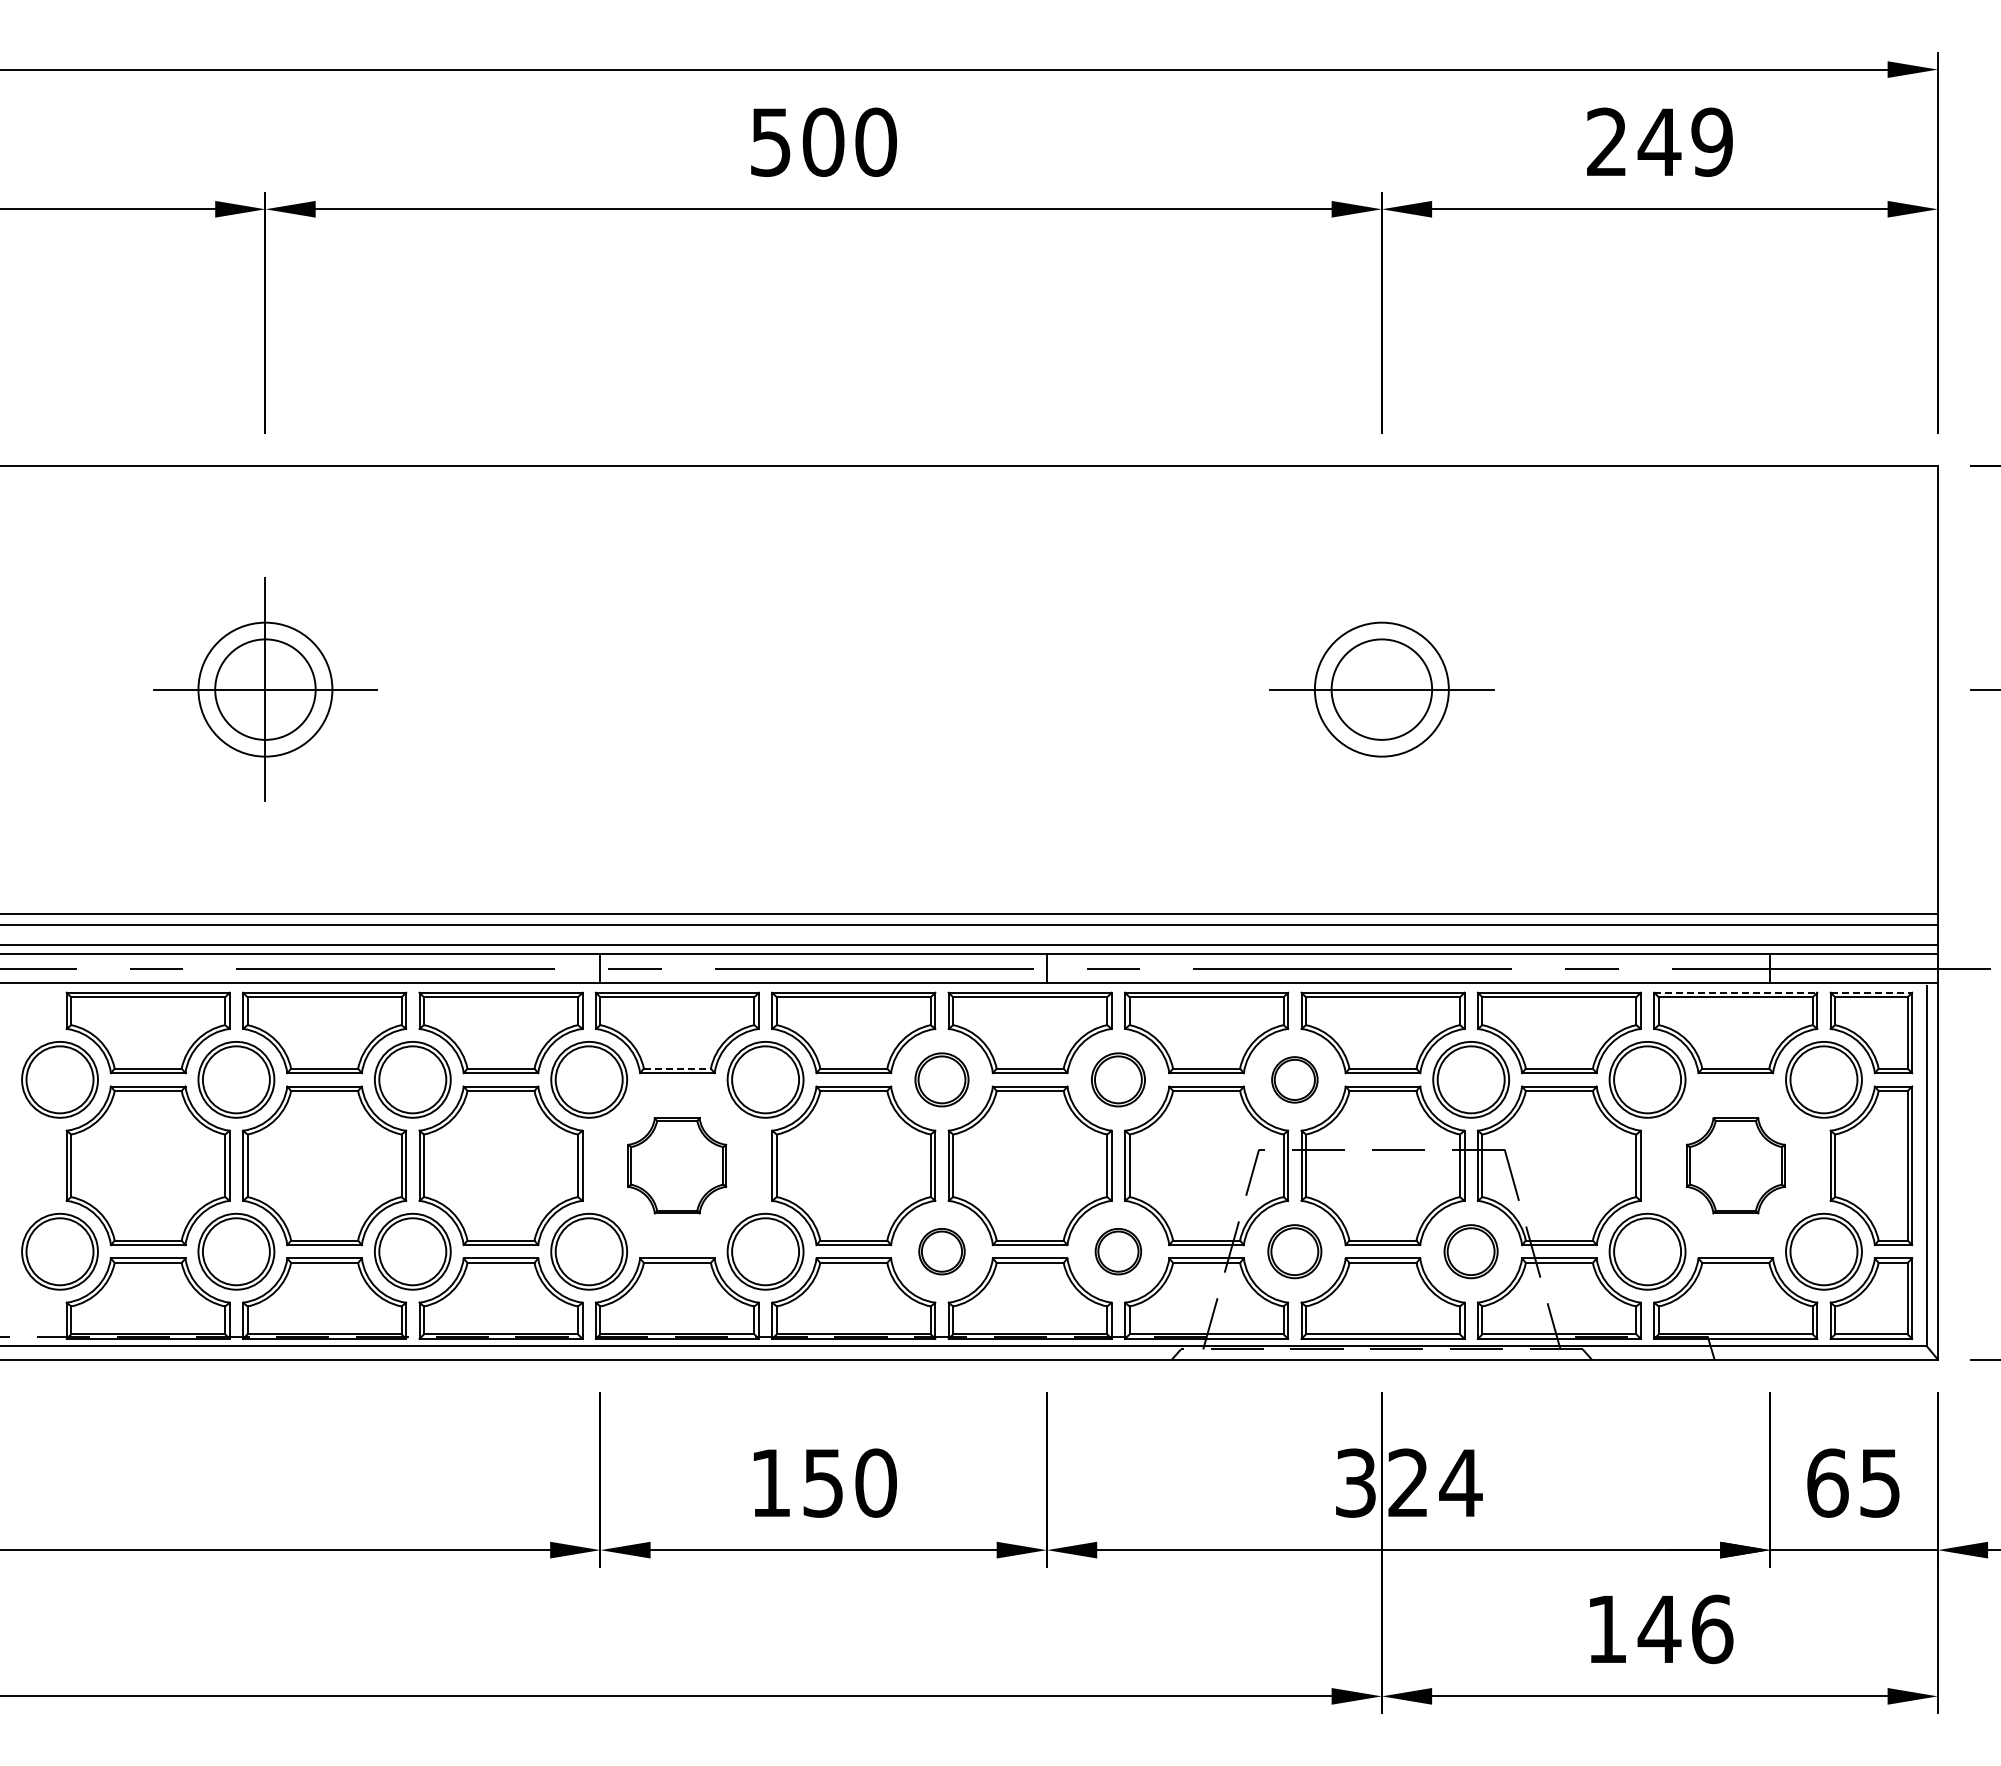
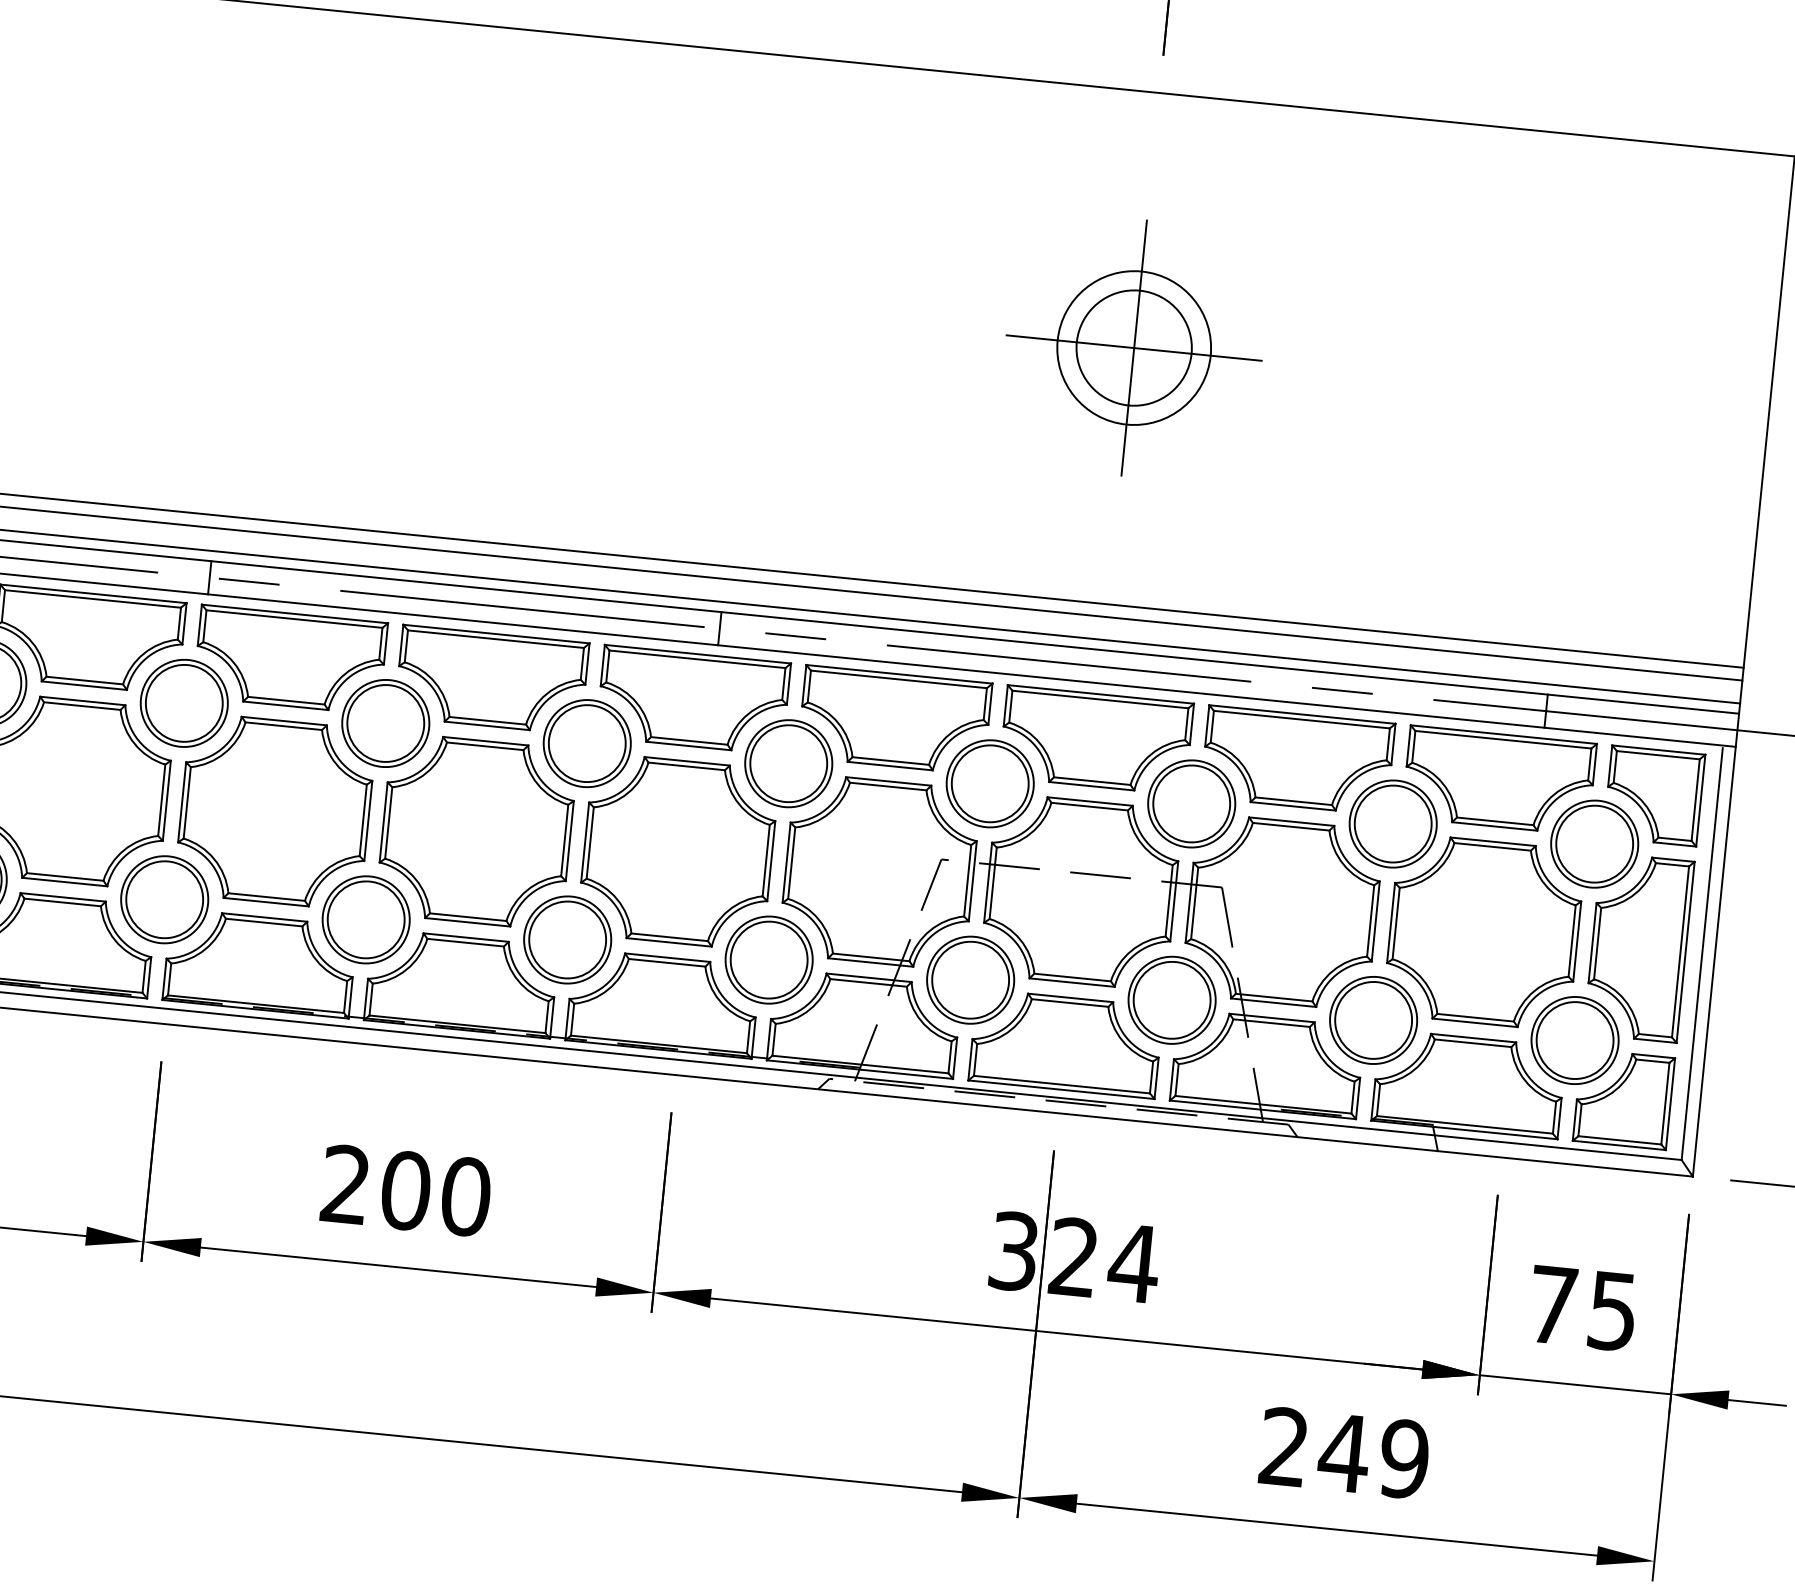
line: (1381, 689) -> (1133, 347), added
line: (1736, 992) -> (1504, 734), dashed -> solid
line: (1871, 992) -> (1658, 749), dashed -> solid
line: (677, 1068) -> (286, 700), dashed -> solid
part: (941, 1079) -> (586, 743), size x1.43
part: (1118, 1079) -> (788, 763), size x1.43
part: (1294, 1079) -> (989, 783), size x1.67
part: (676, 1165) -> (274, 811), size x1.67
part: (1735, 1165) -> (1483, 931), size x1.67
part: (941, 1251) -> (567, 939), size x1.67
part: (1118, 1251) -> (769, 959), size x1.67
part: (1294, 1251) -> (970, 979), size x1.43
part: (1470, 1251) -> (1171, 999), size x1.43
text: (797, 1482) -> (376, 1187), 150 -> 200
text: (1827, 1482) -> (1552, 1304), 65 -> 75
text: (1660, 1629) -> (1345, 1453), 146 -> 249

